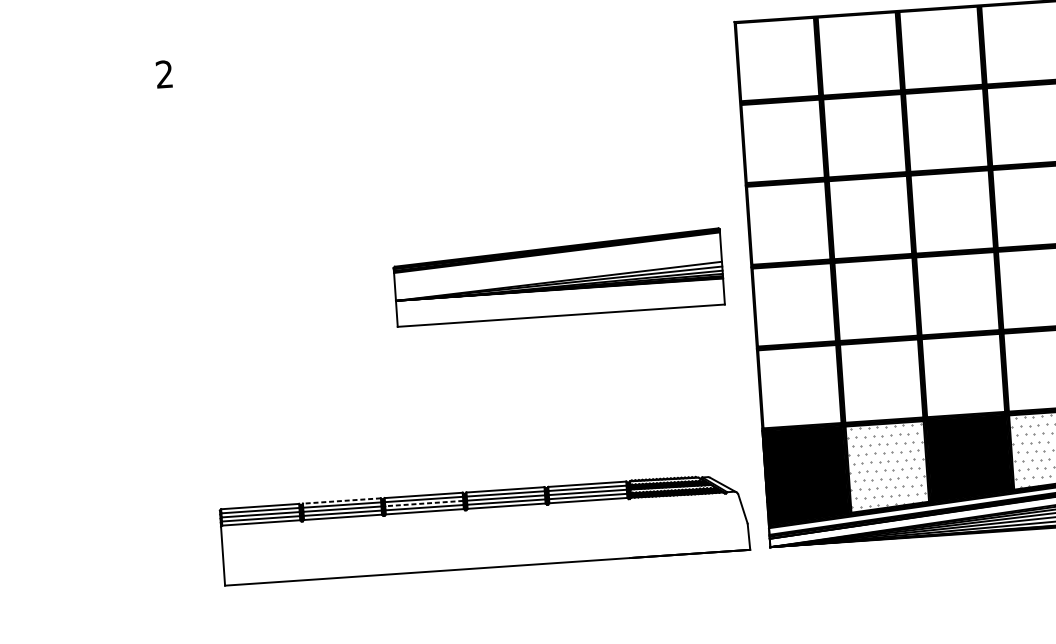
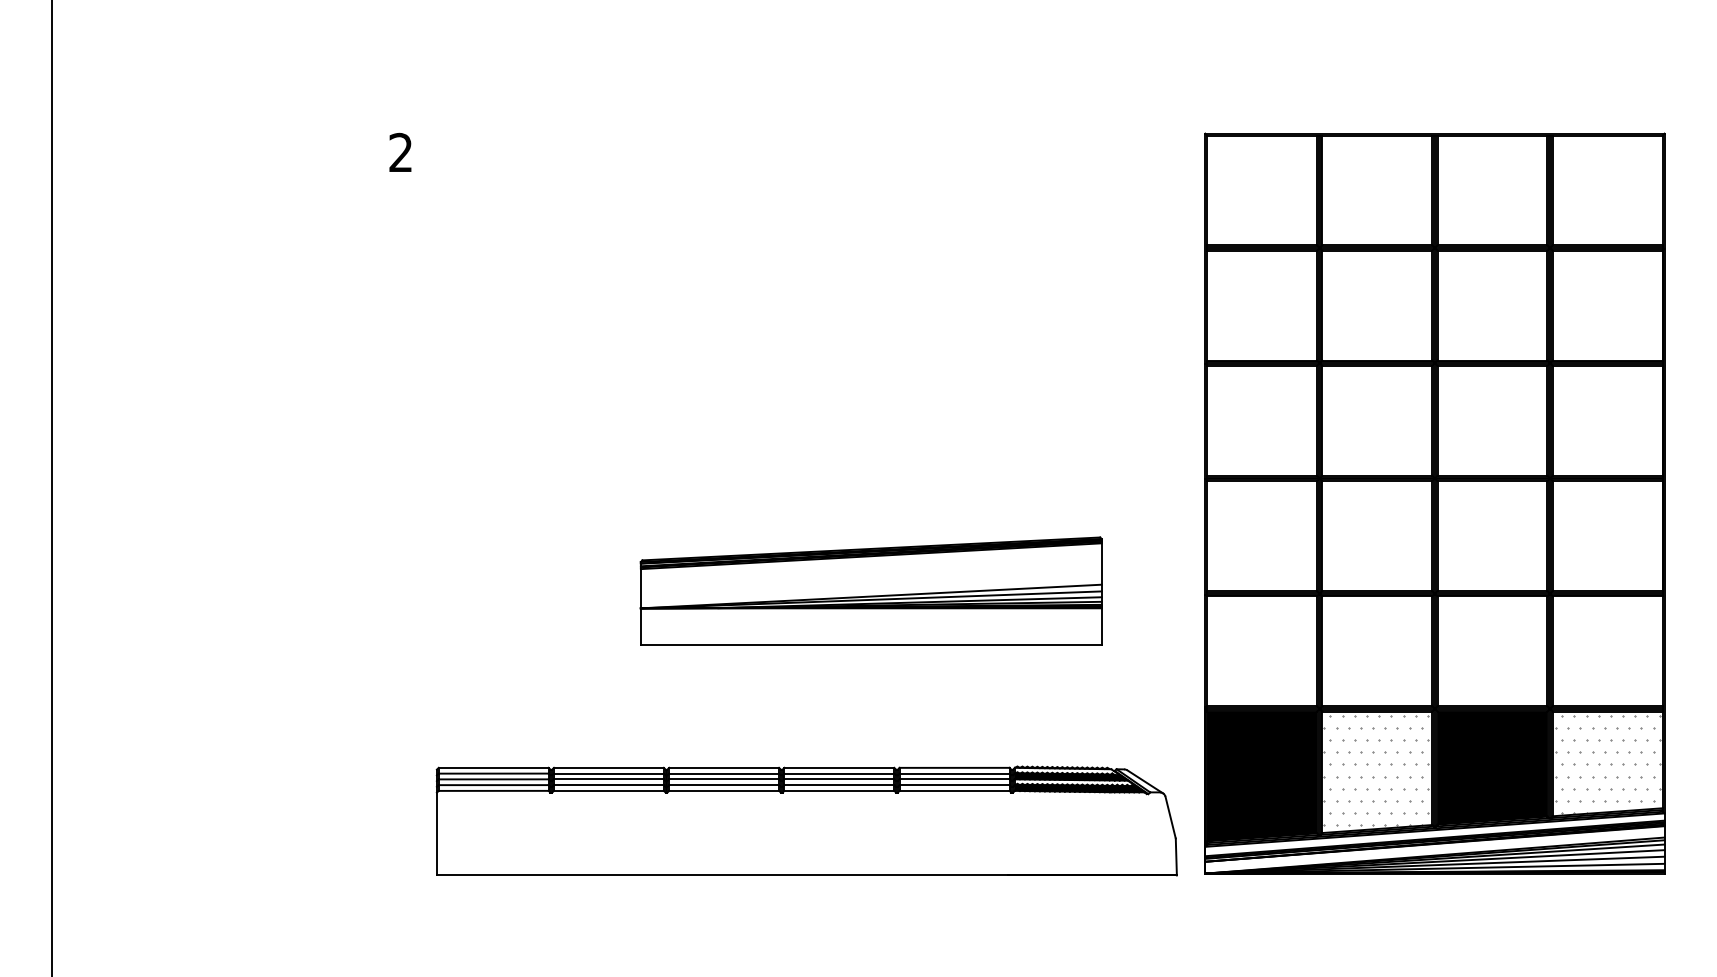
part: (558, 277) -> (870, 590), moved
line: (341, 500) -> (608, 767), dashed -> solid
line: (424, 503) -> (724, 779), dashed -> solid

